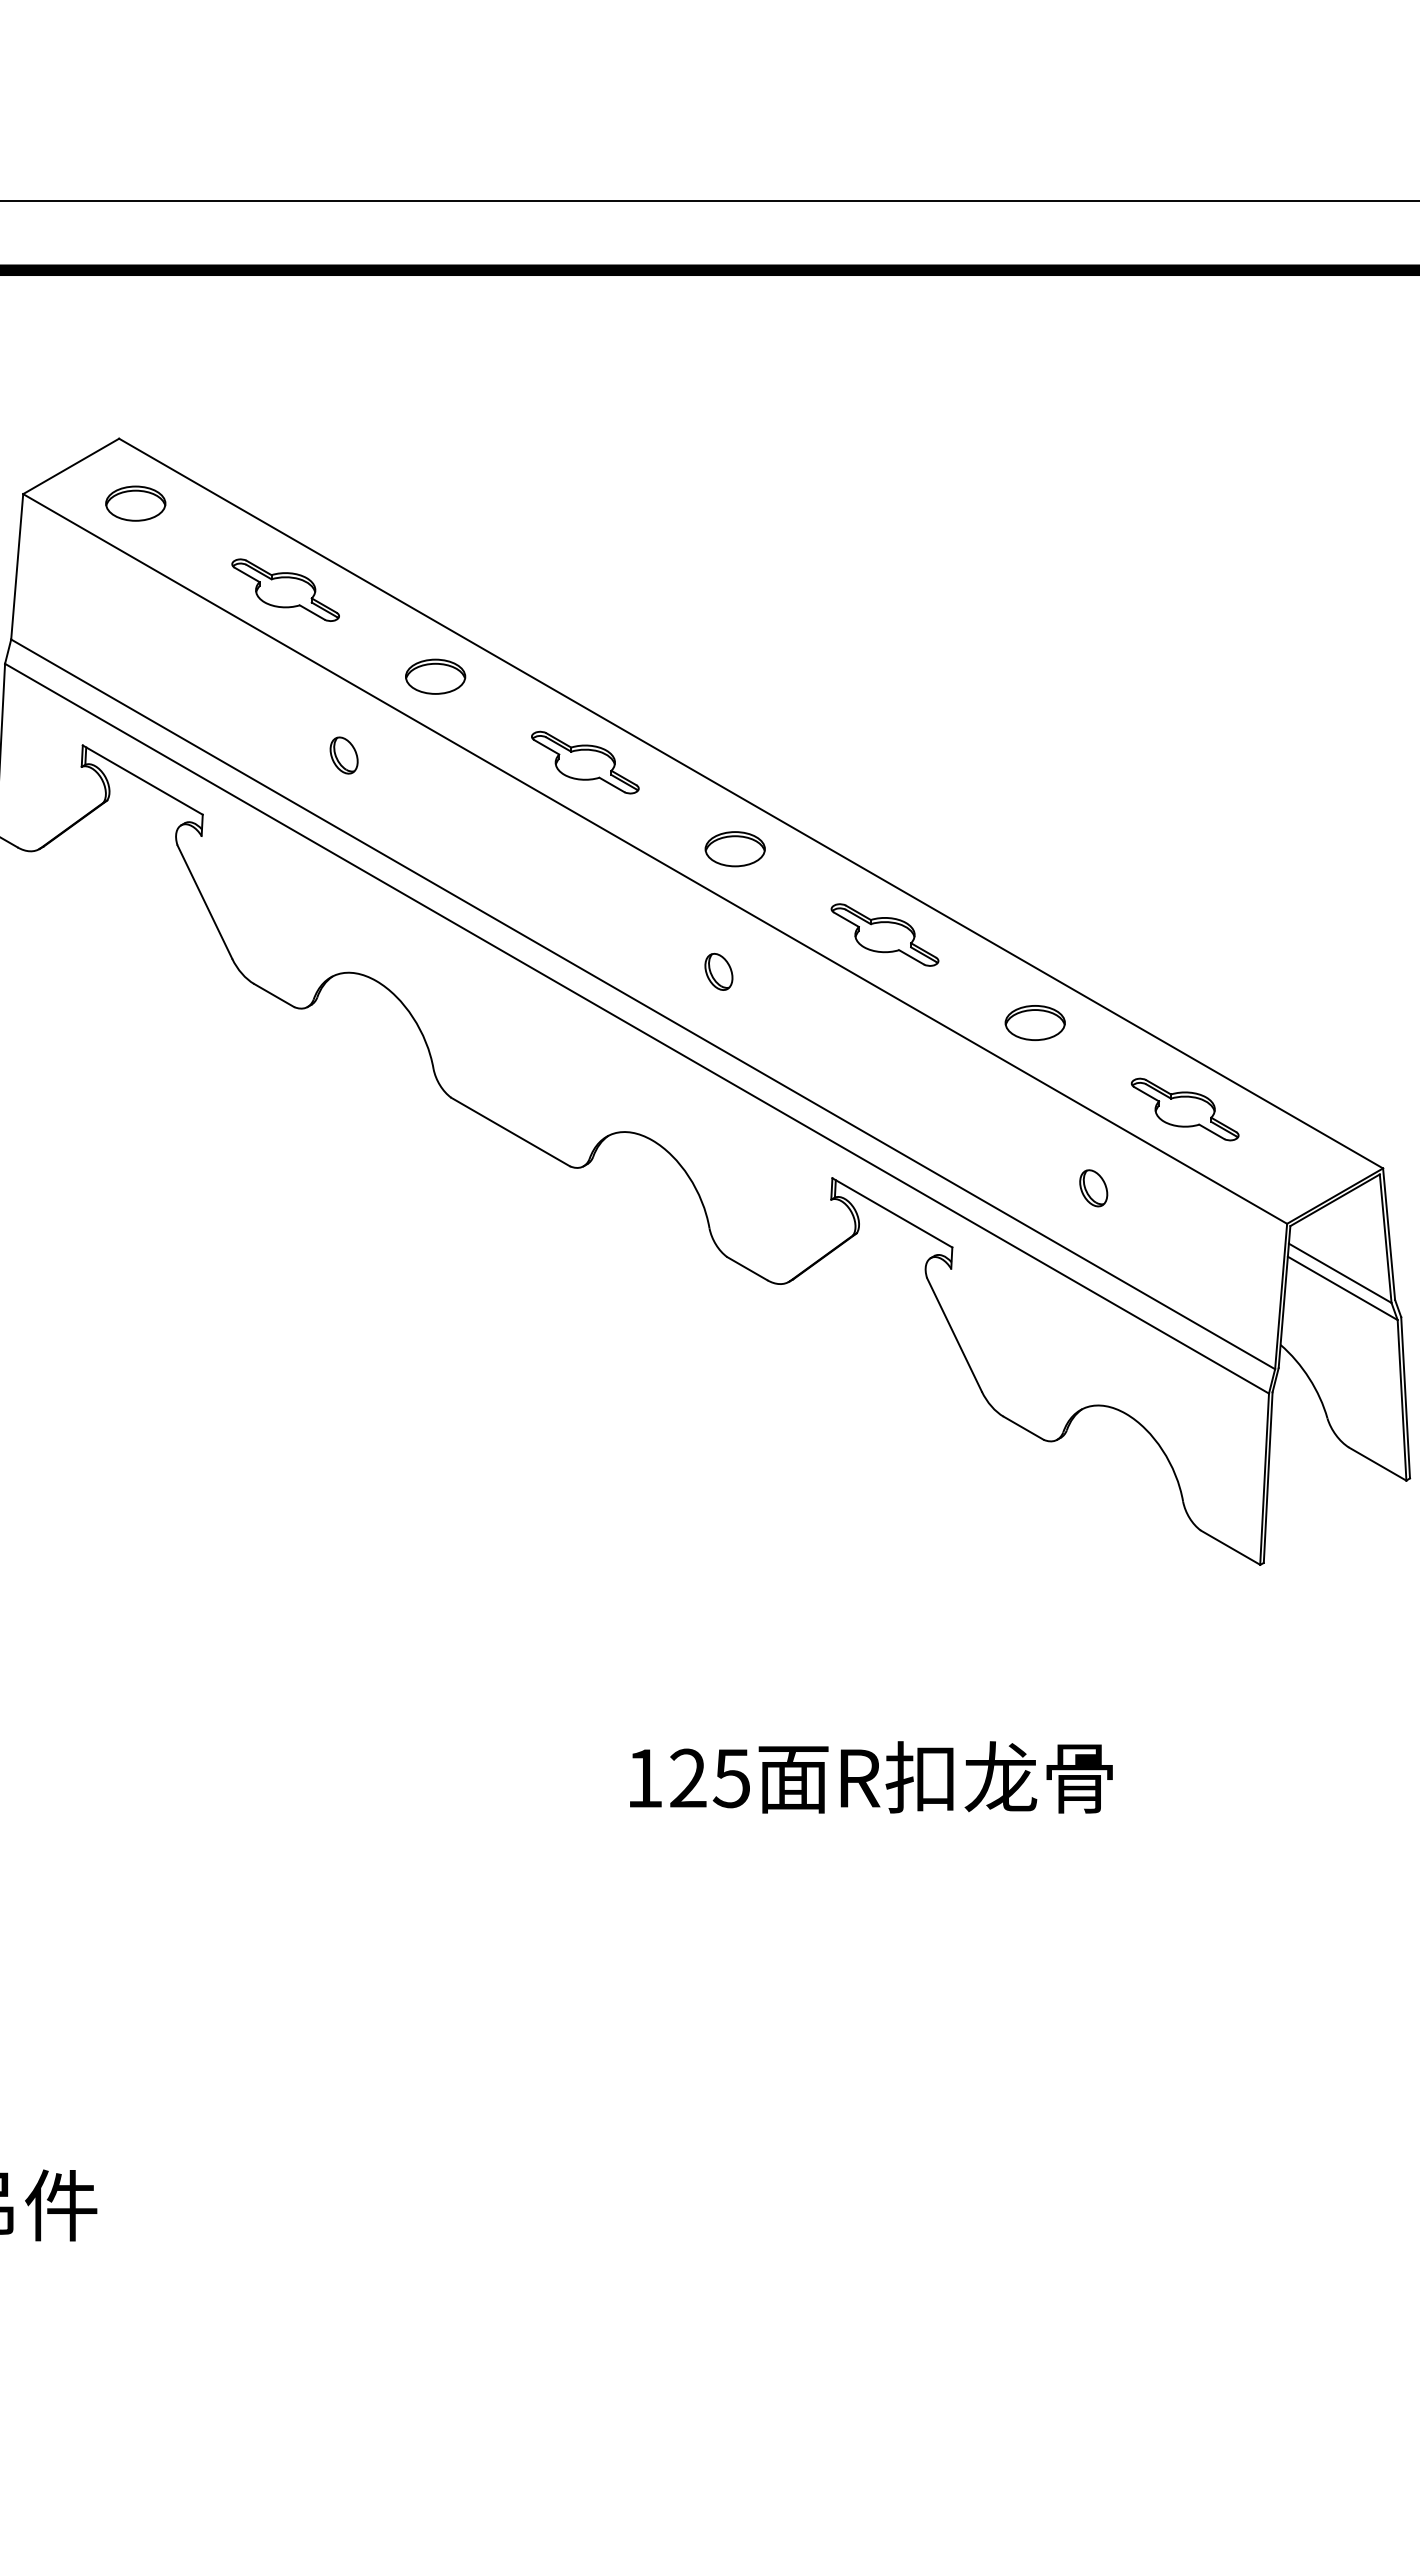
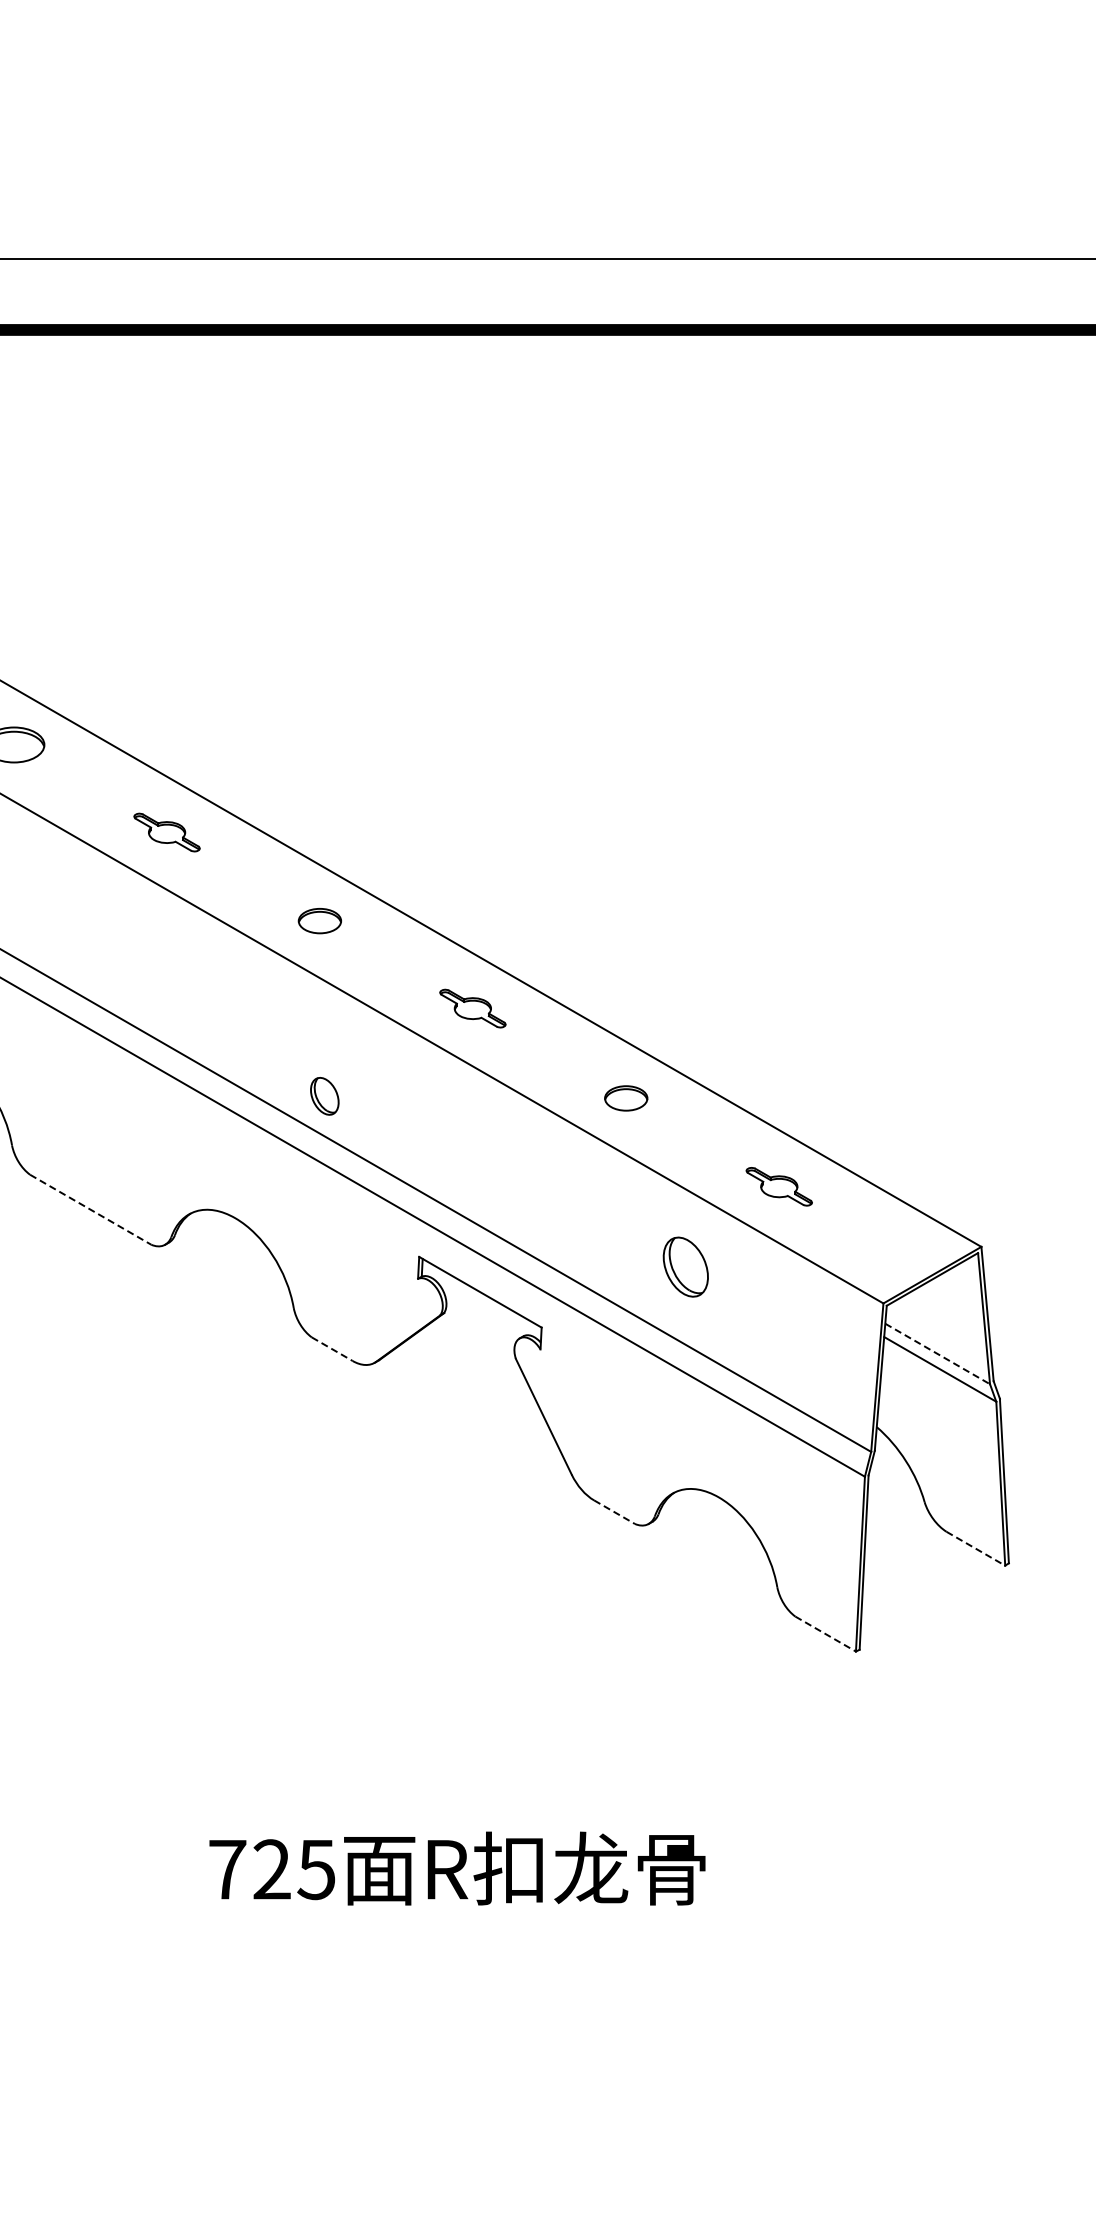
part: (585, 762) -> (167, 832), size x0.6
part: (734, 849) -> (319, 921), size x0.7
part: (884, 934) -> (472, 1008), size x0.6
part: (718, 971) -> (324, 1095), moved
part: (1034, 1022) -> (625, 1097), size x0.7
part: (1184, 1109) -> (778, 1186), size x0.6
line: (510, 1132) -> (90, 1210), solid -> dashed
part: (1093, 1188) -> (685, 1267), size x1.6
line: (747, 1268) -> (332, 1349), solid -> dashed
line: (1340, 1273) -> (937, 1354), solid -> dashed
line: (1024, 1428) -> (615, 1512), solid -> dashed
line: (1378, 1464) -> (976, 1549), solid -> dashed
line: (1230, 1547) -> (825, 1633), solid -> dashed
text: (645, 1778) -> (228, 1869), 125 -> 725

